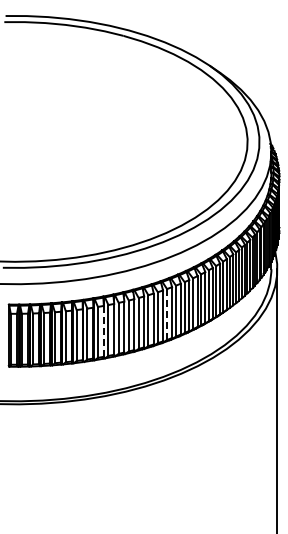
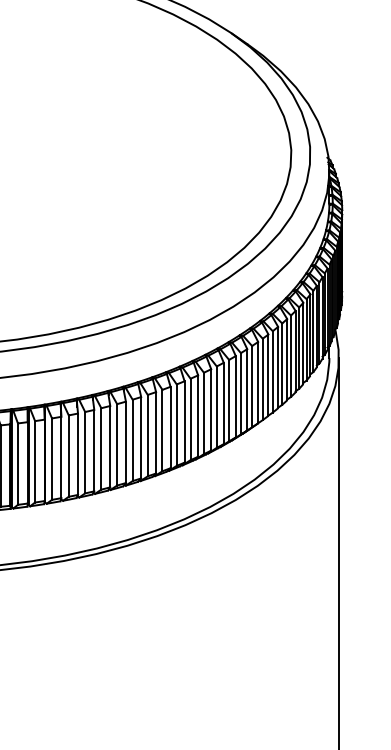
line: (167, 315) -> (163, 432), dashed -> solid
line: (103, 331) -> (60, 457), dashed -> solid

